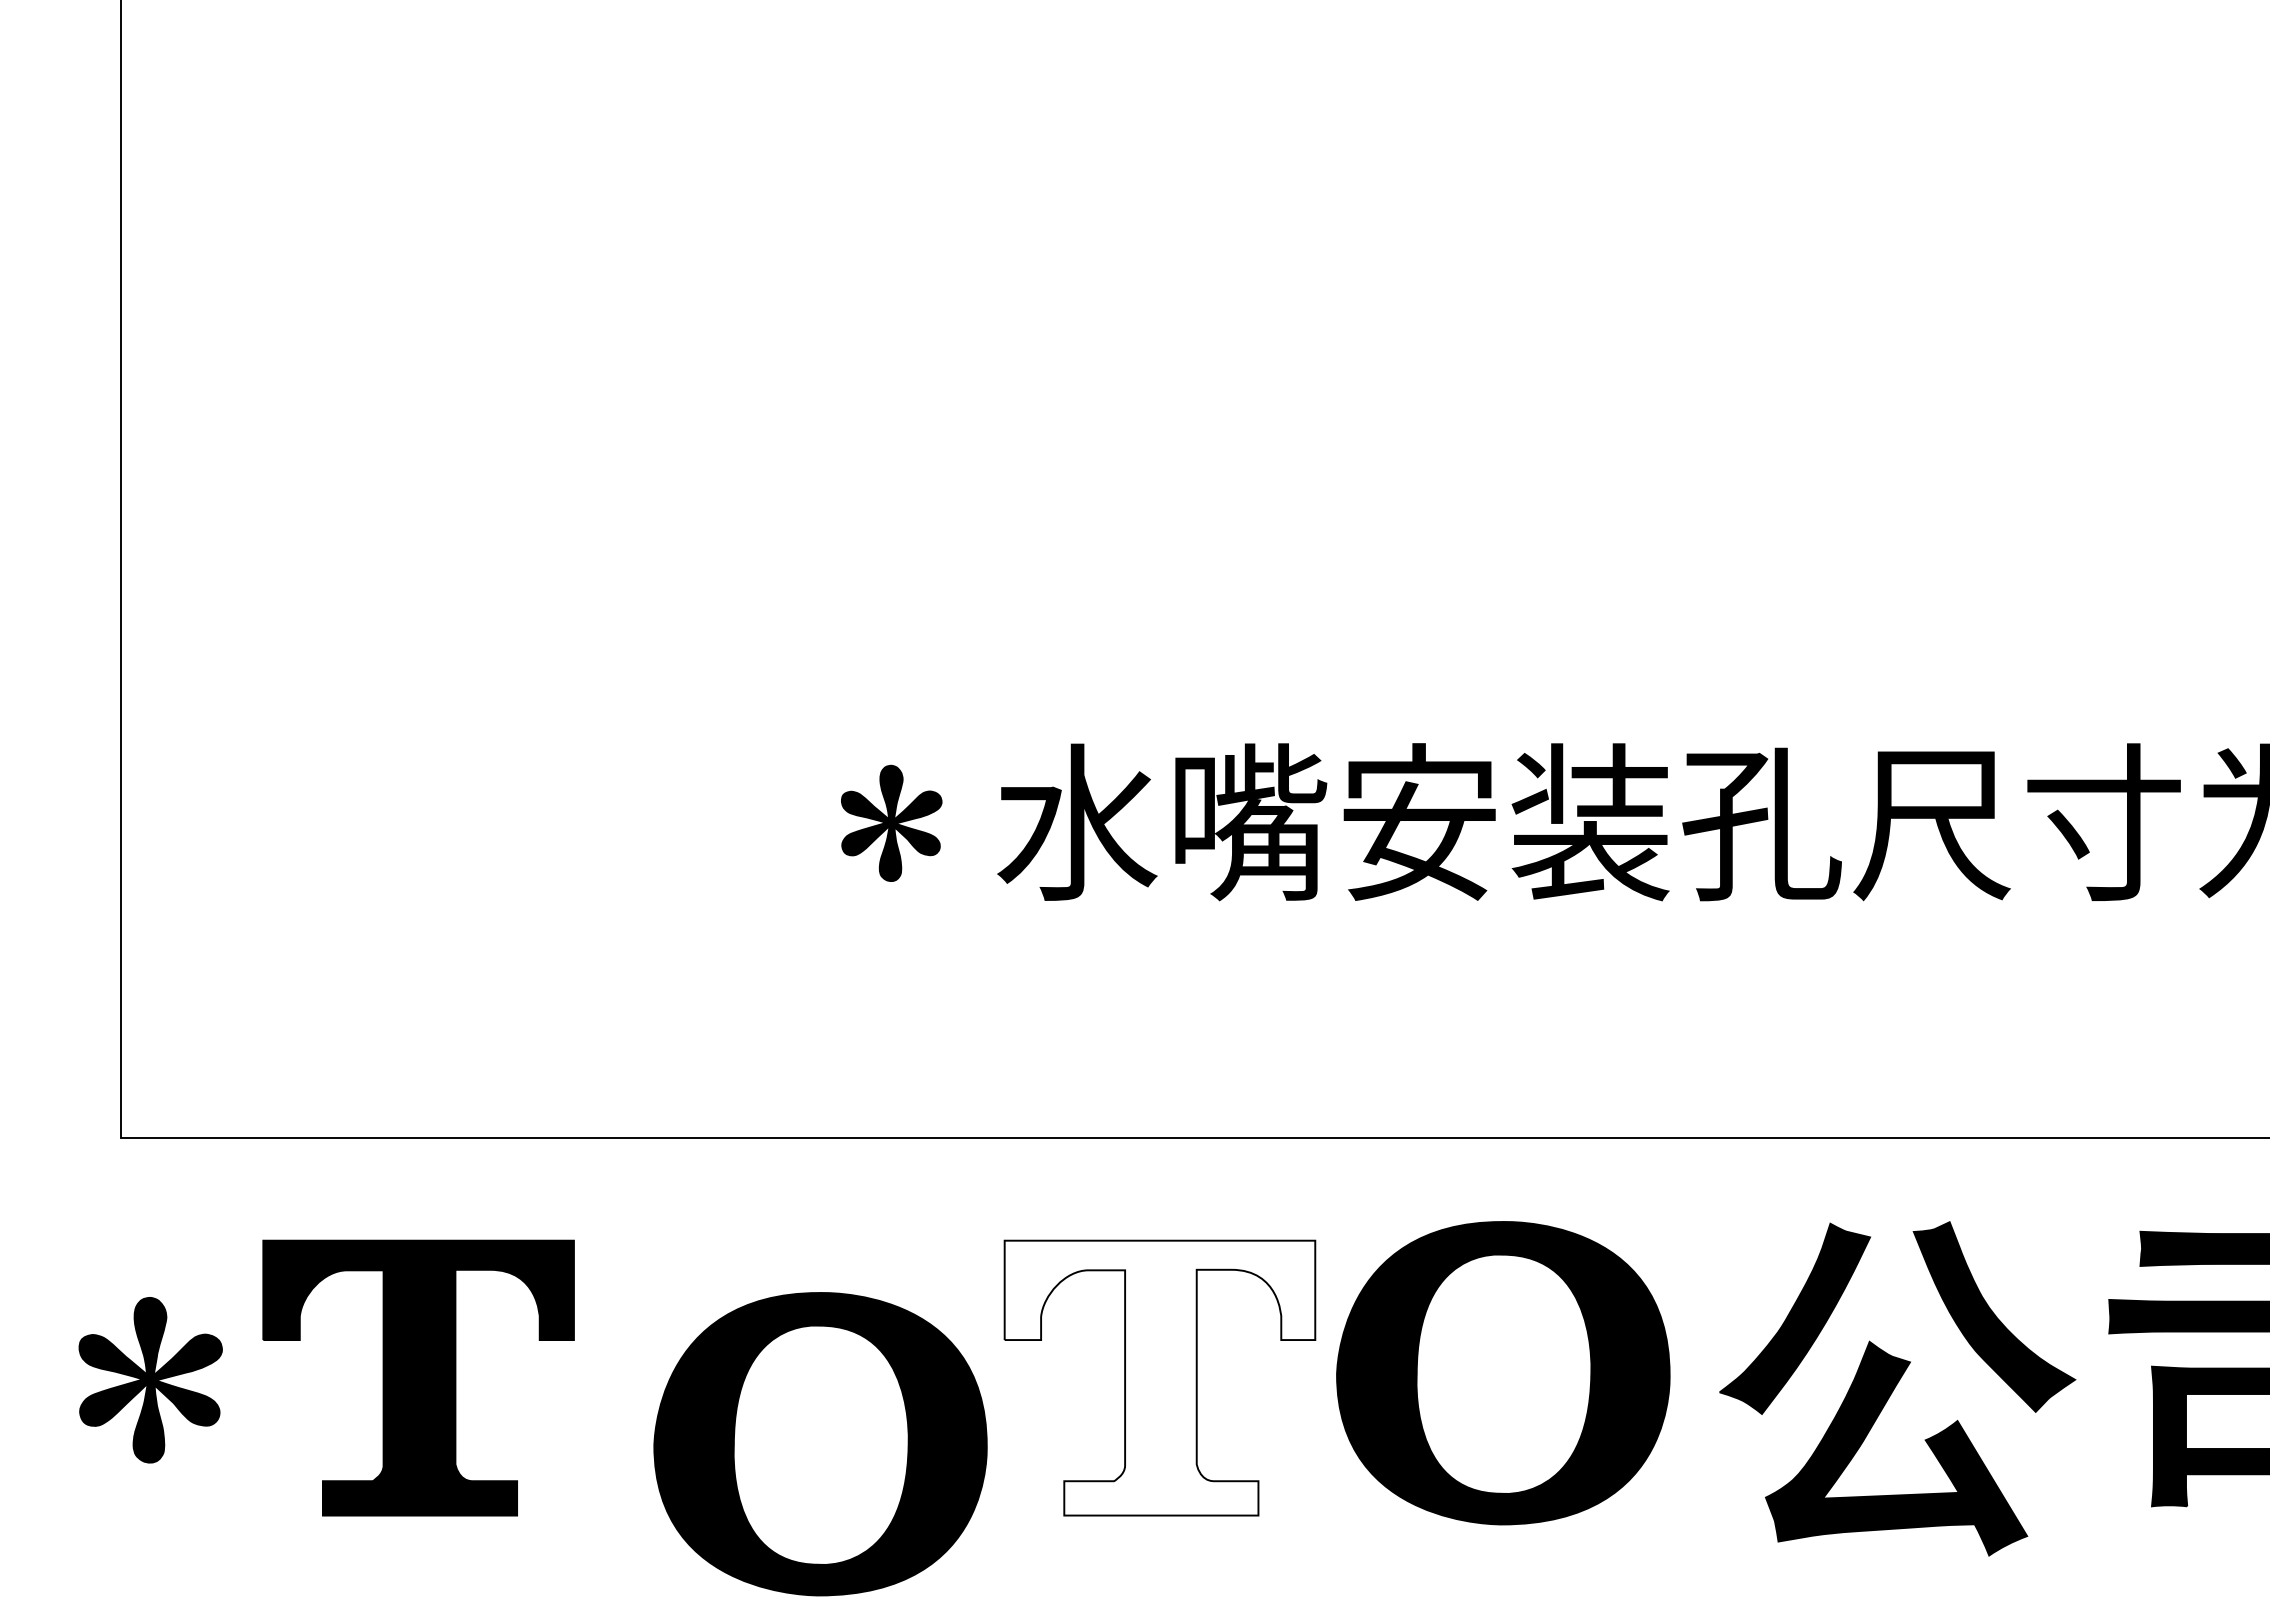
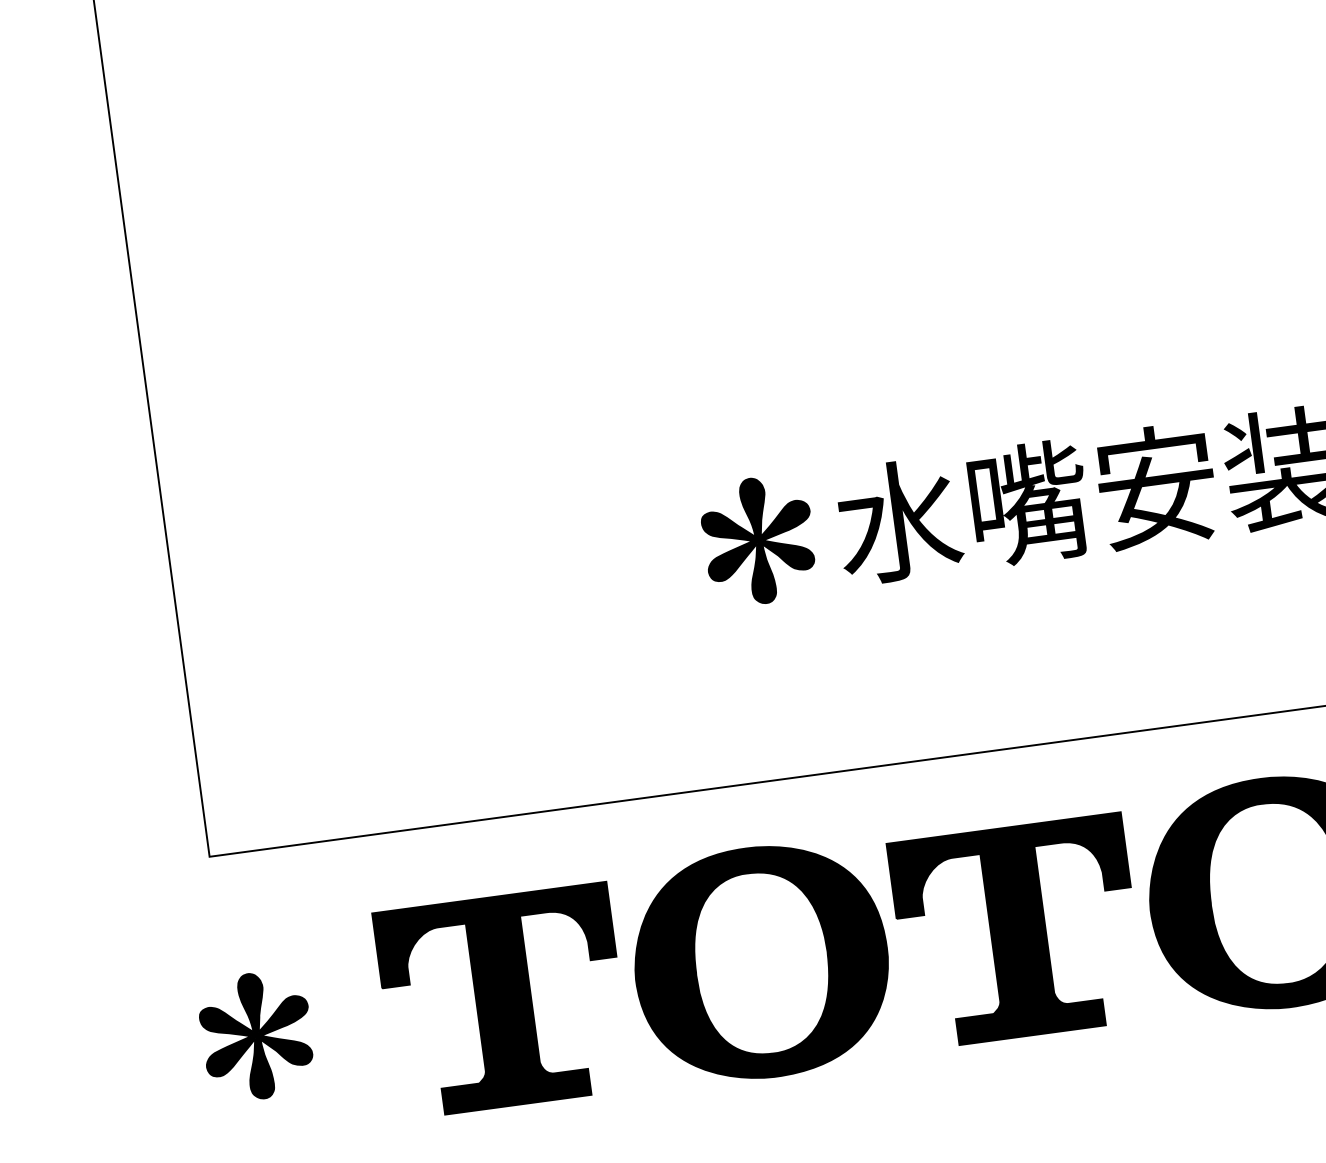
part: (891, 823) -> (758, 540), size x1.43
part: (418, 1377) -> (503, 1000), moved
fill: (1159, 1377) -> (1017, 931), added
part: (820, 1444) -> (761, 962), moved

